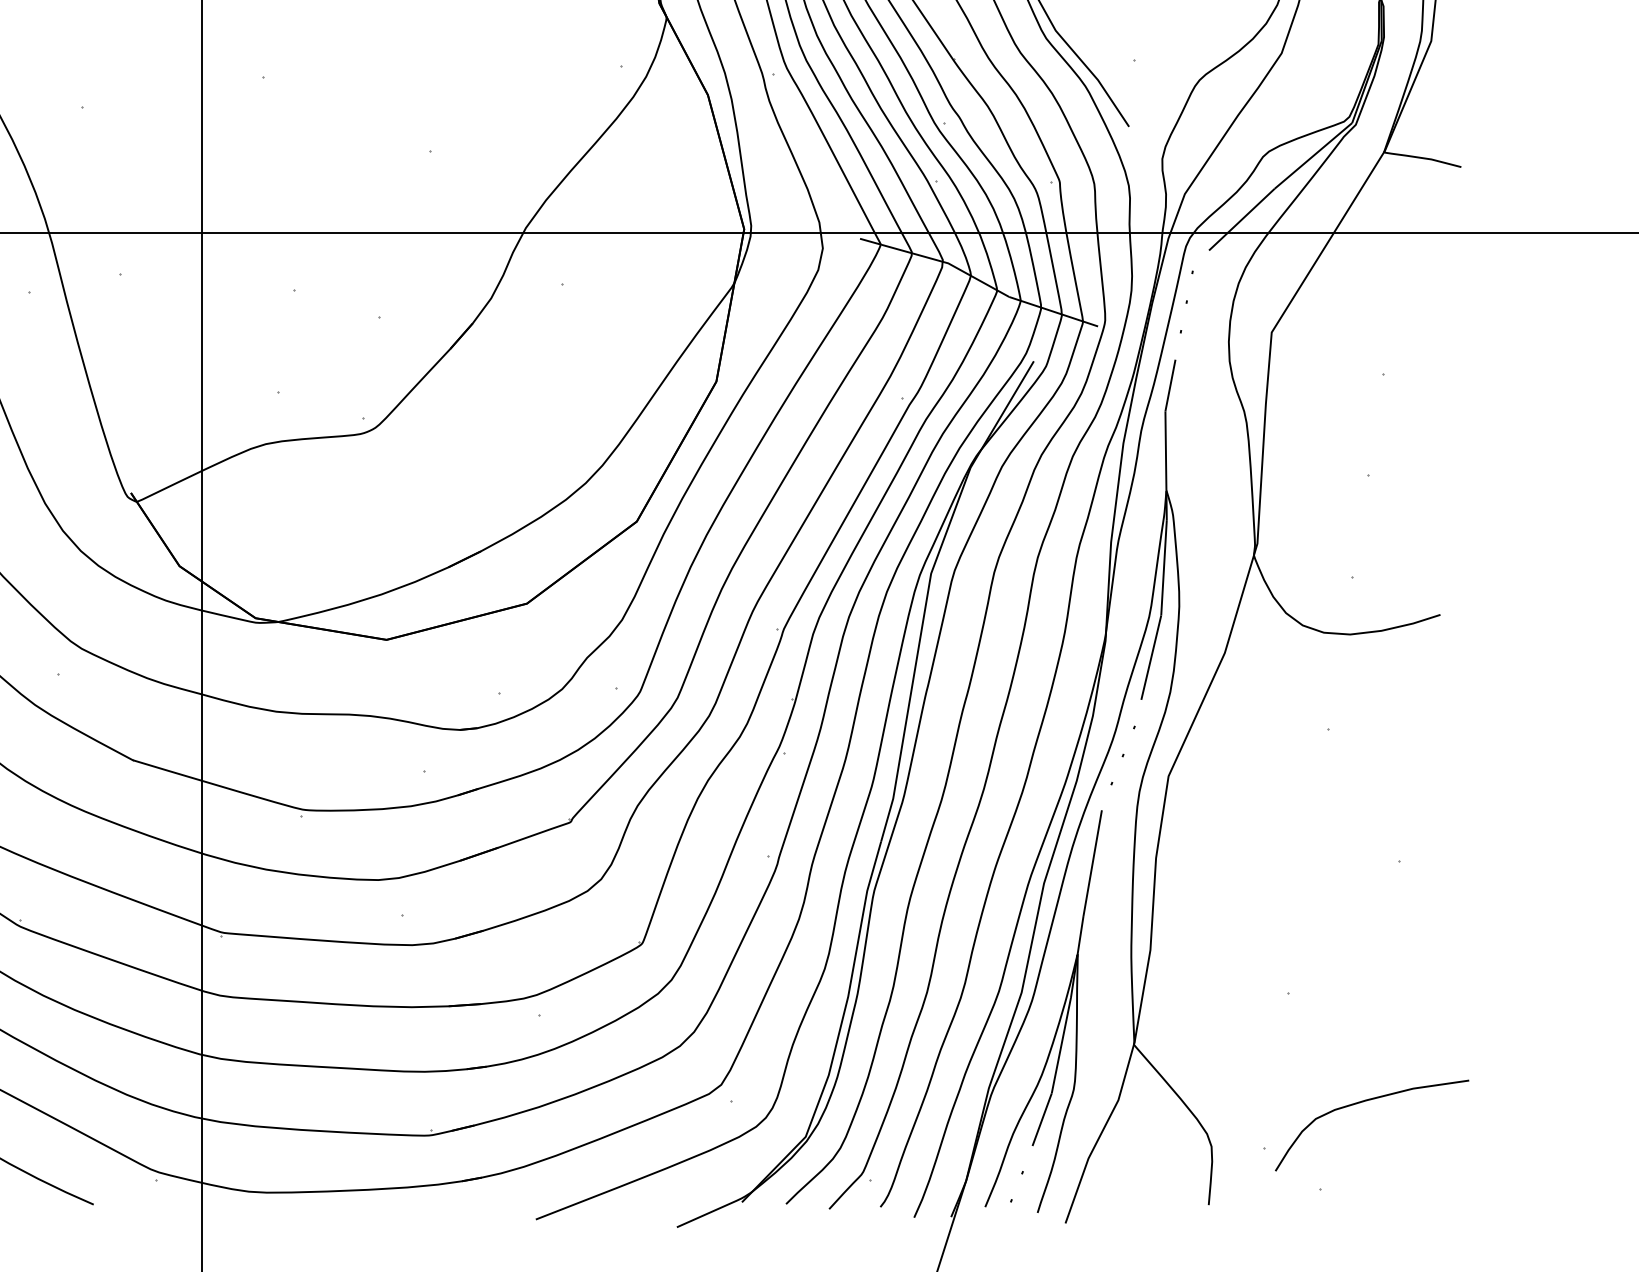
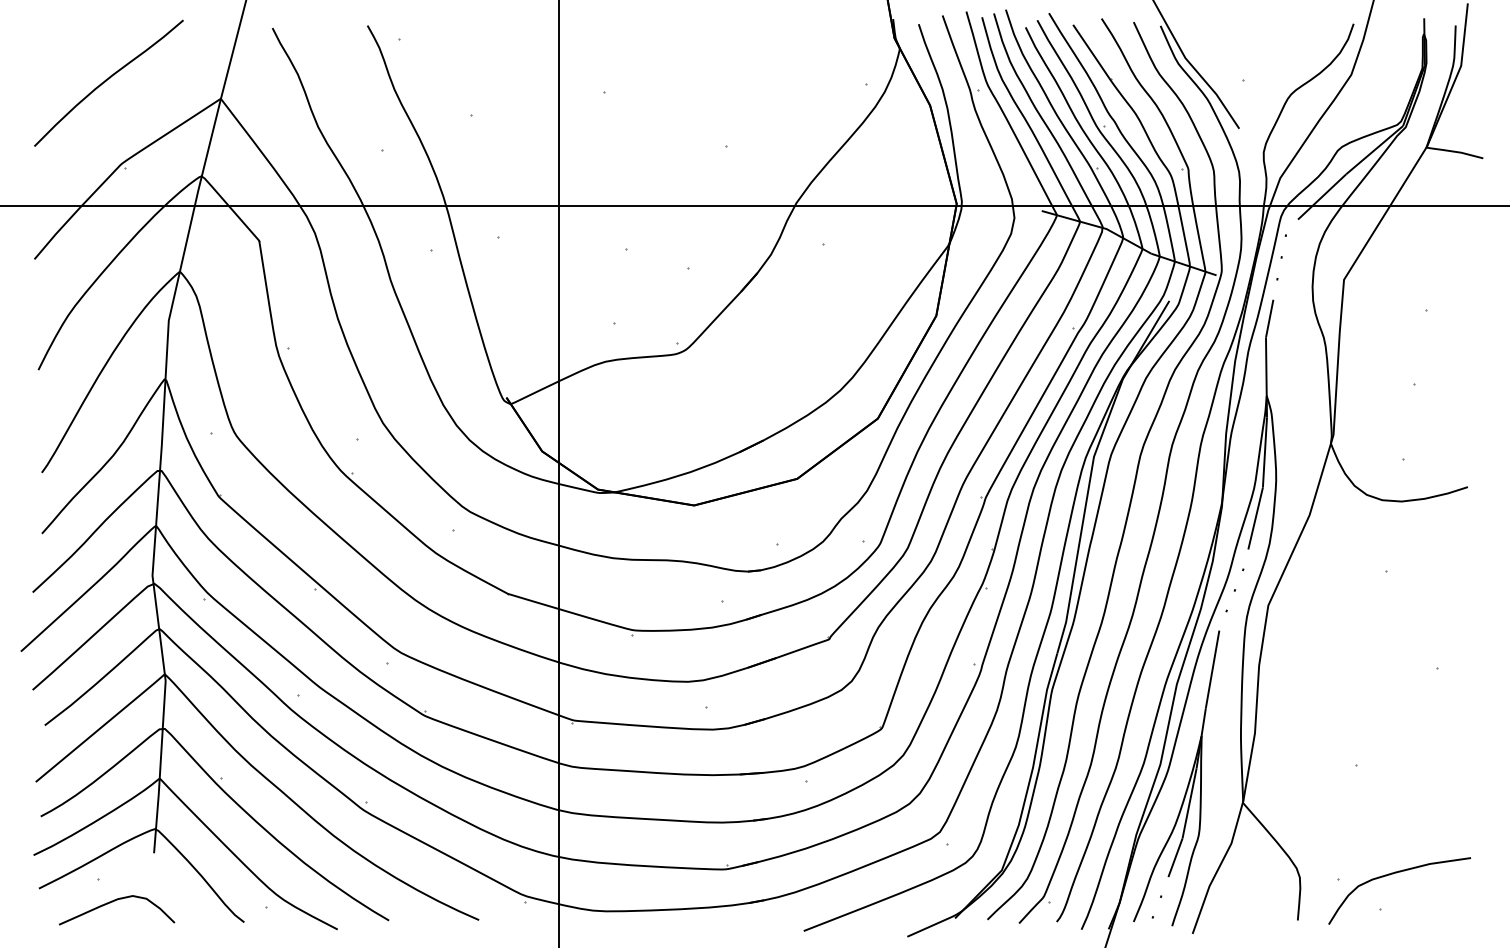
curve: (1363, 1102) -> (1393, 874), moved

